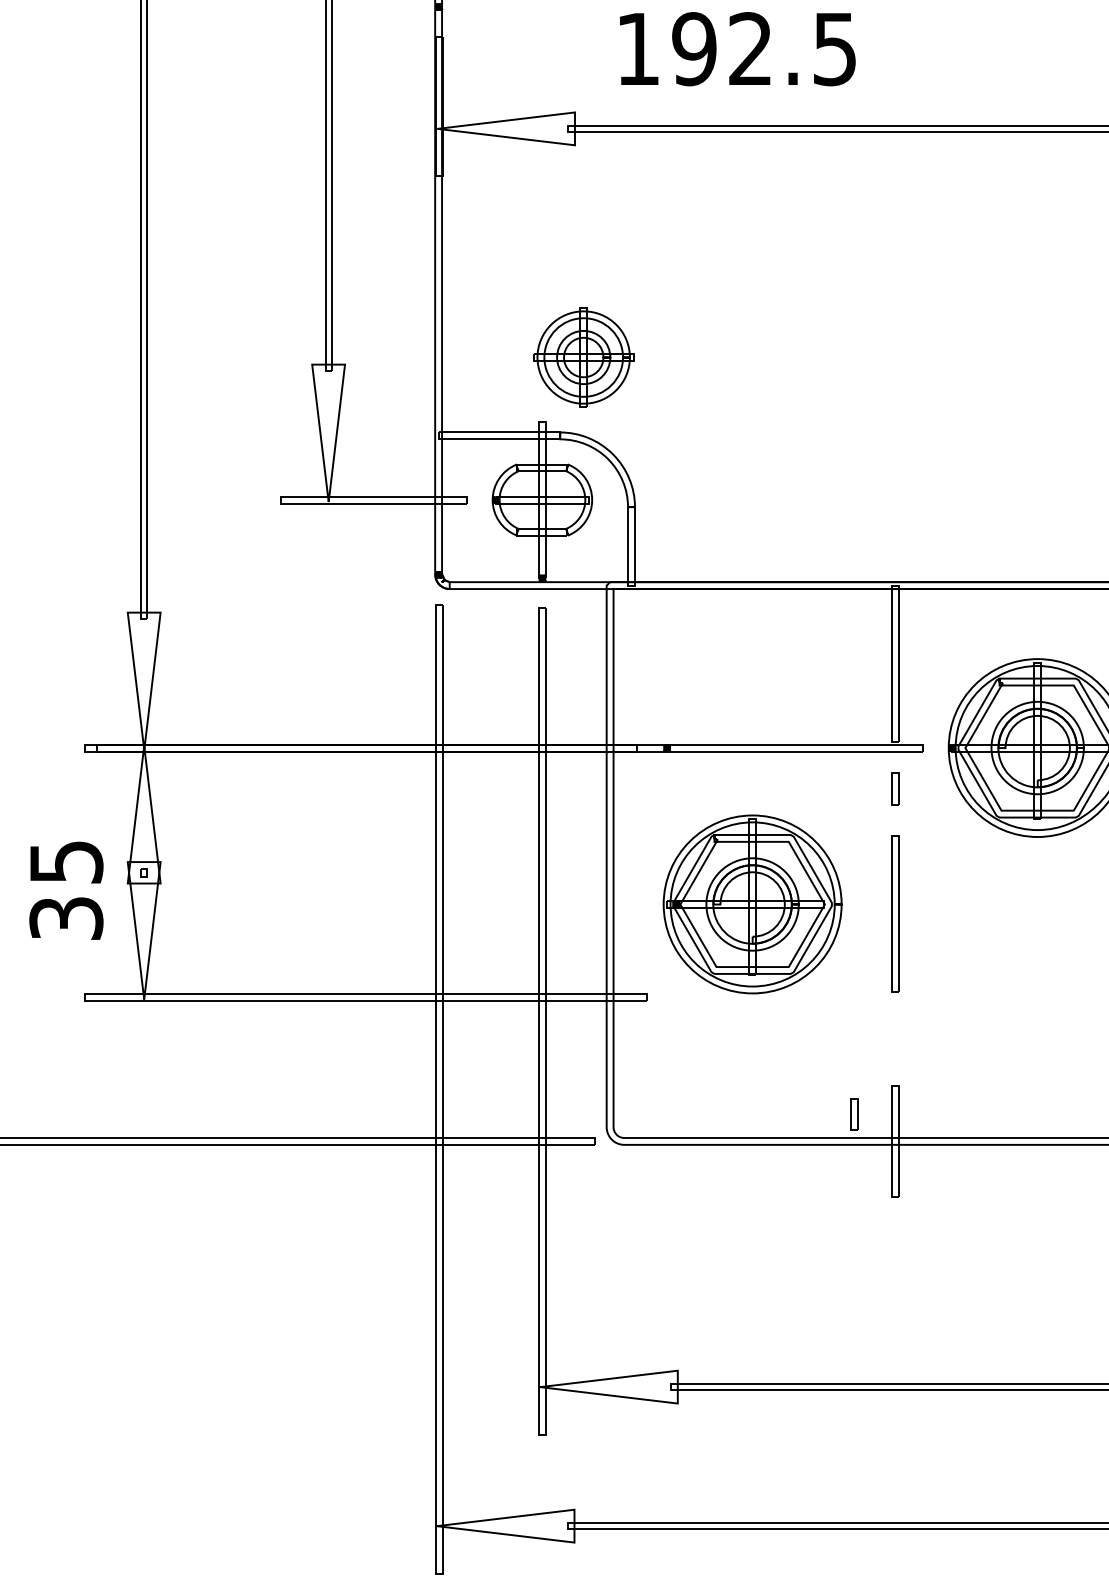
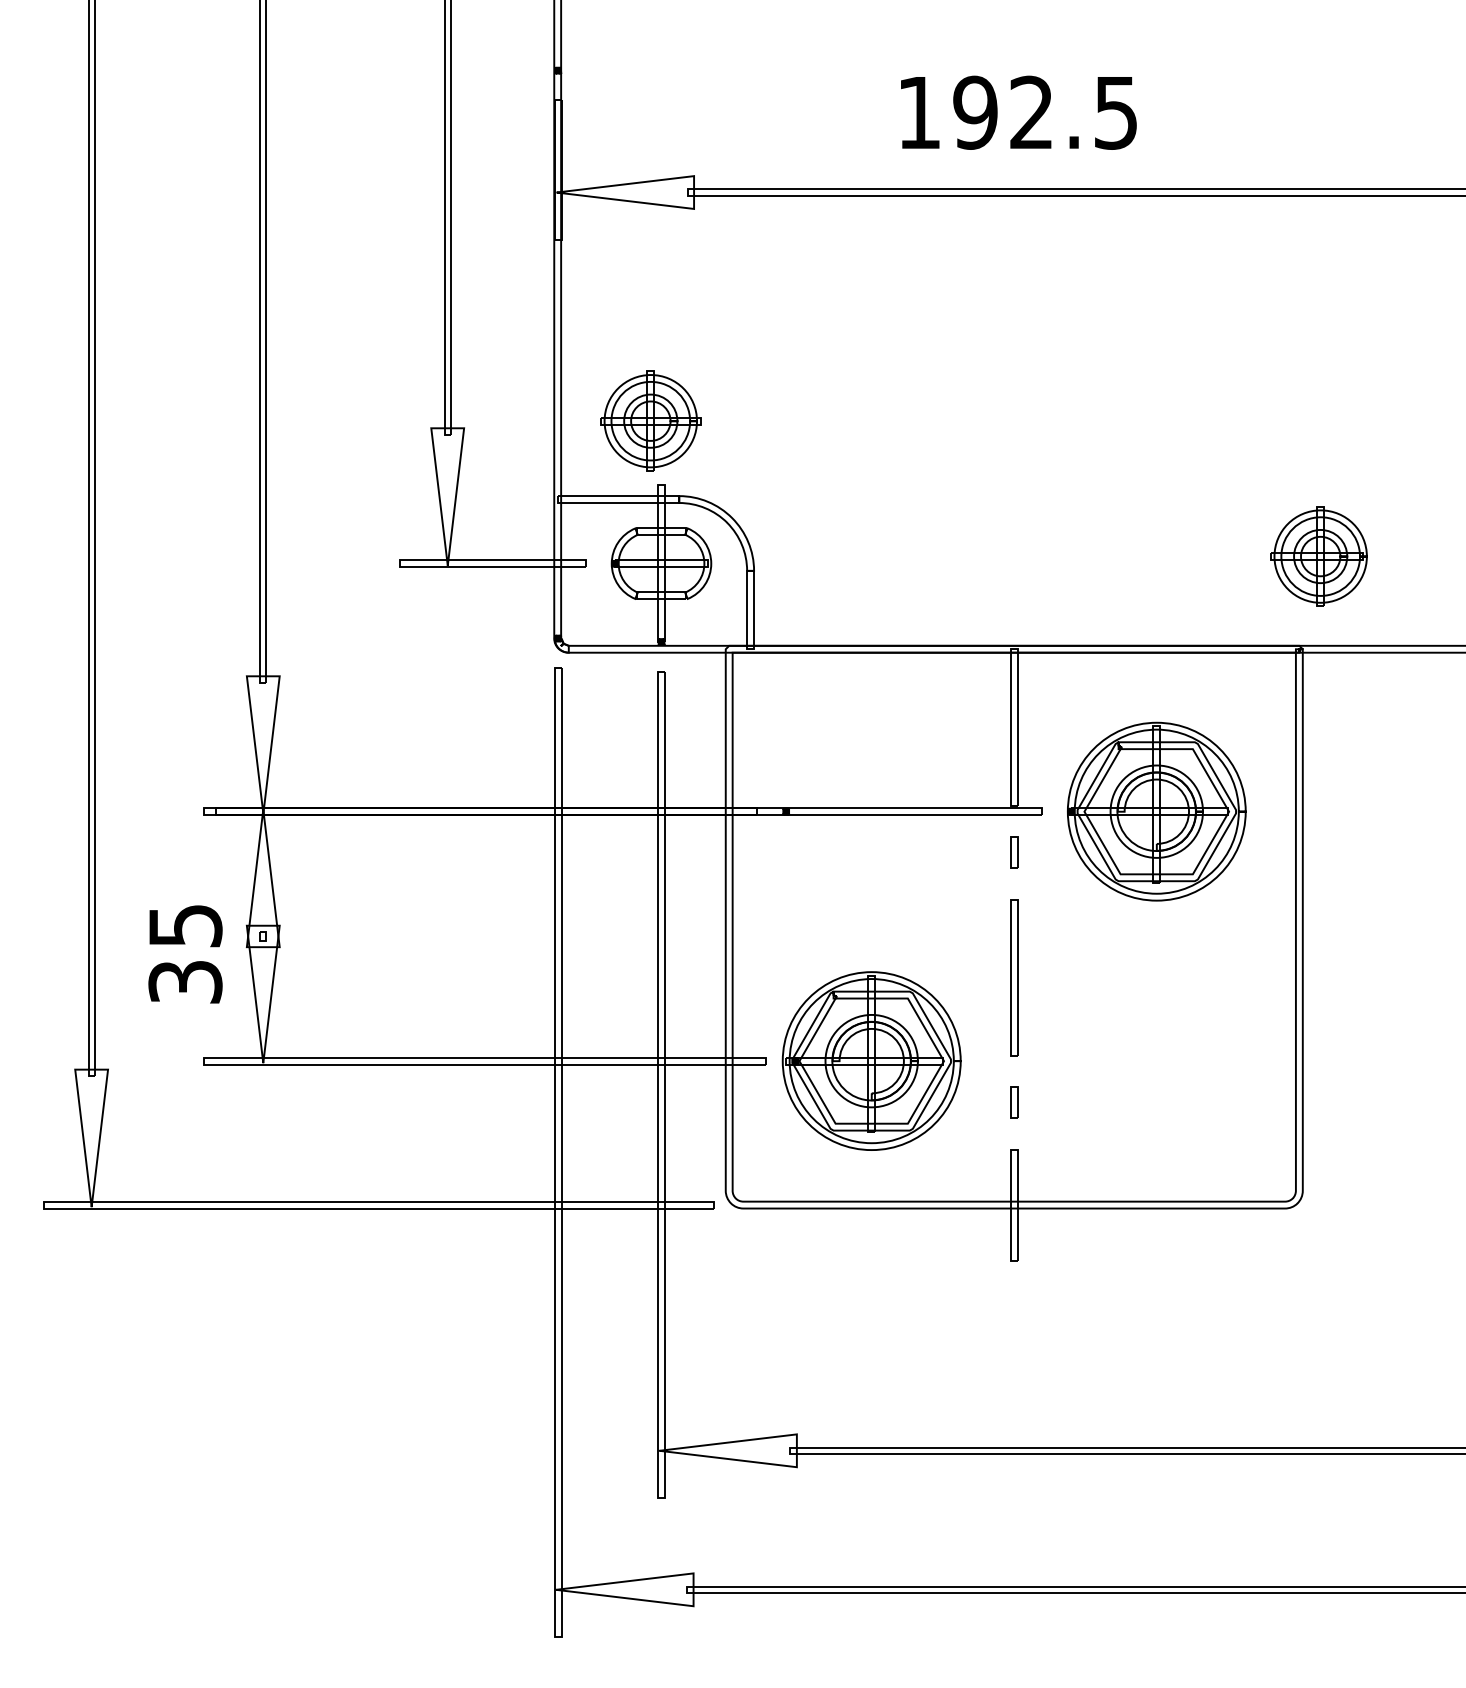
text: (737, 48) -> (1018, 112), moved
part: (583, 356) -> (650, 420), moved
part: (752, 903) -> (871, 1060), moved
part: (854, 1113) -> (1014, 1102), moved

